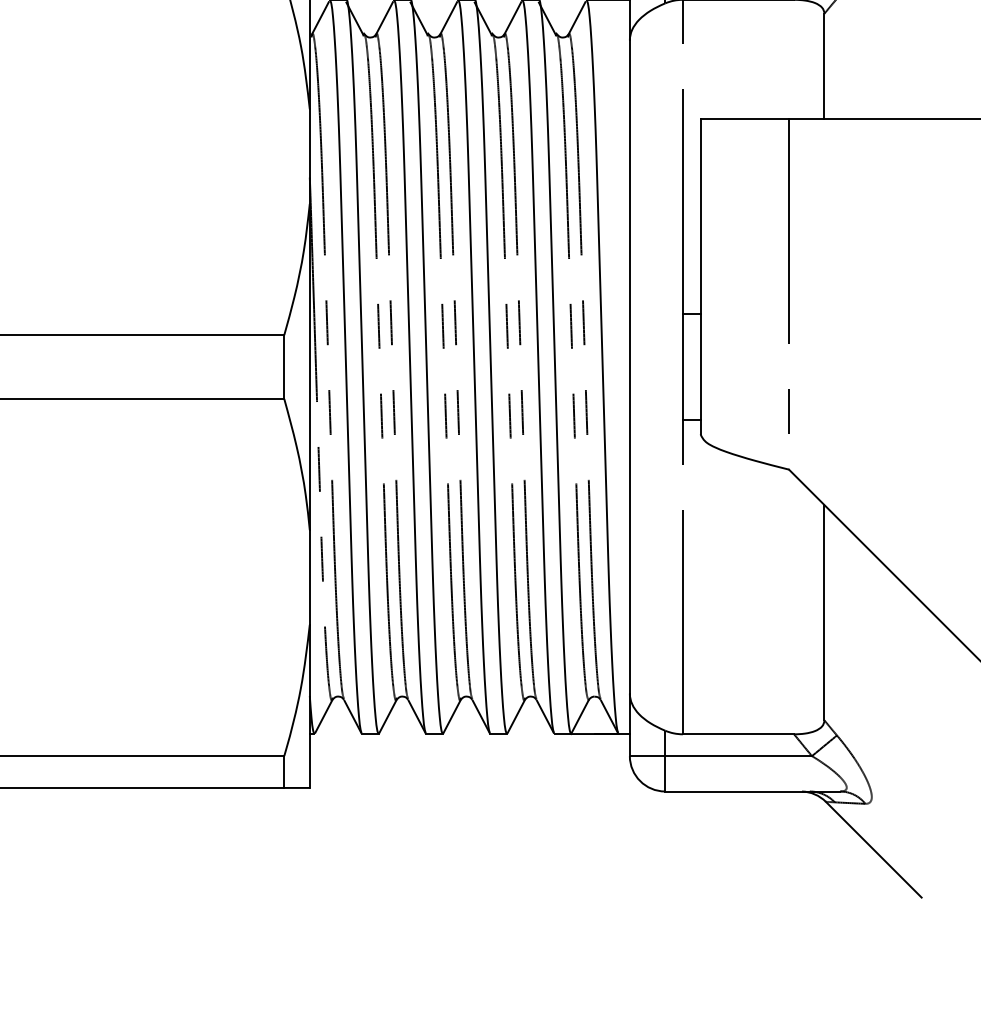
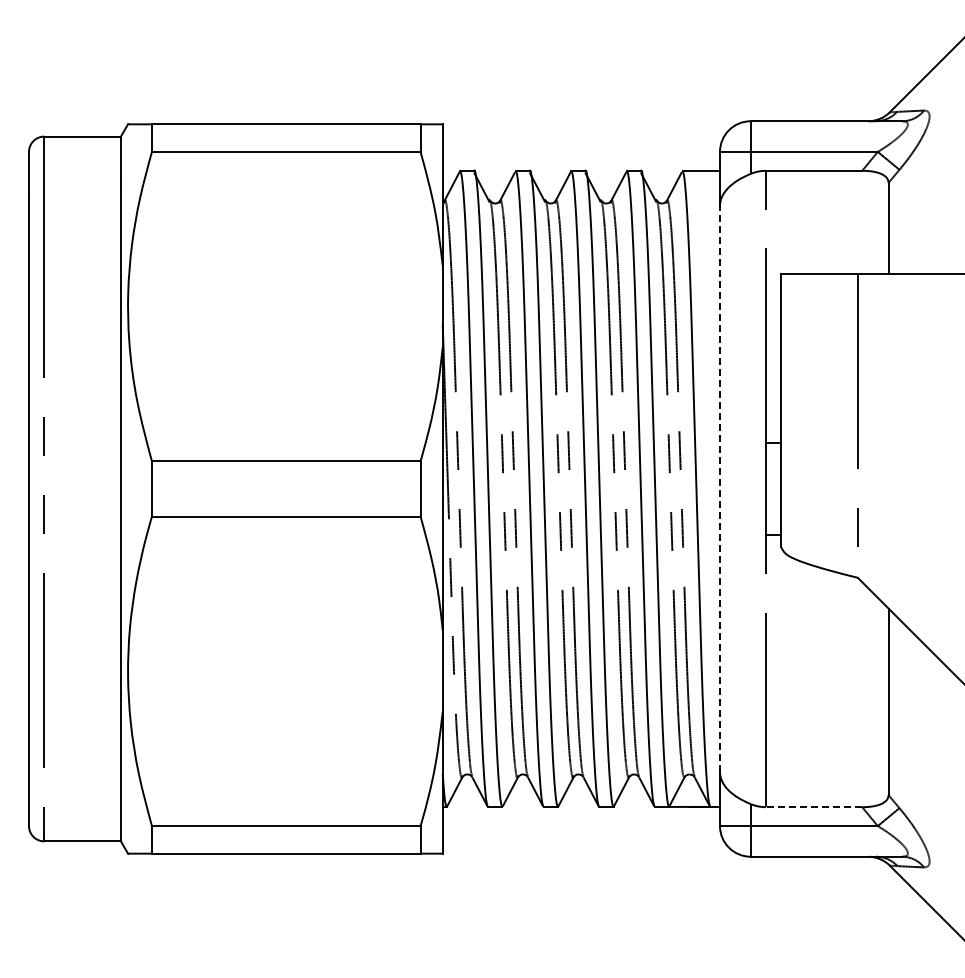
line: (630, 366) -> (720, 488), solid -> dashed
line: (737, 734) -> (813, 807), solid -> dashed

